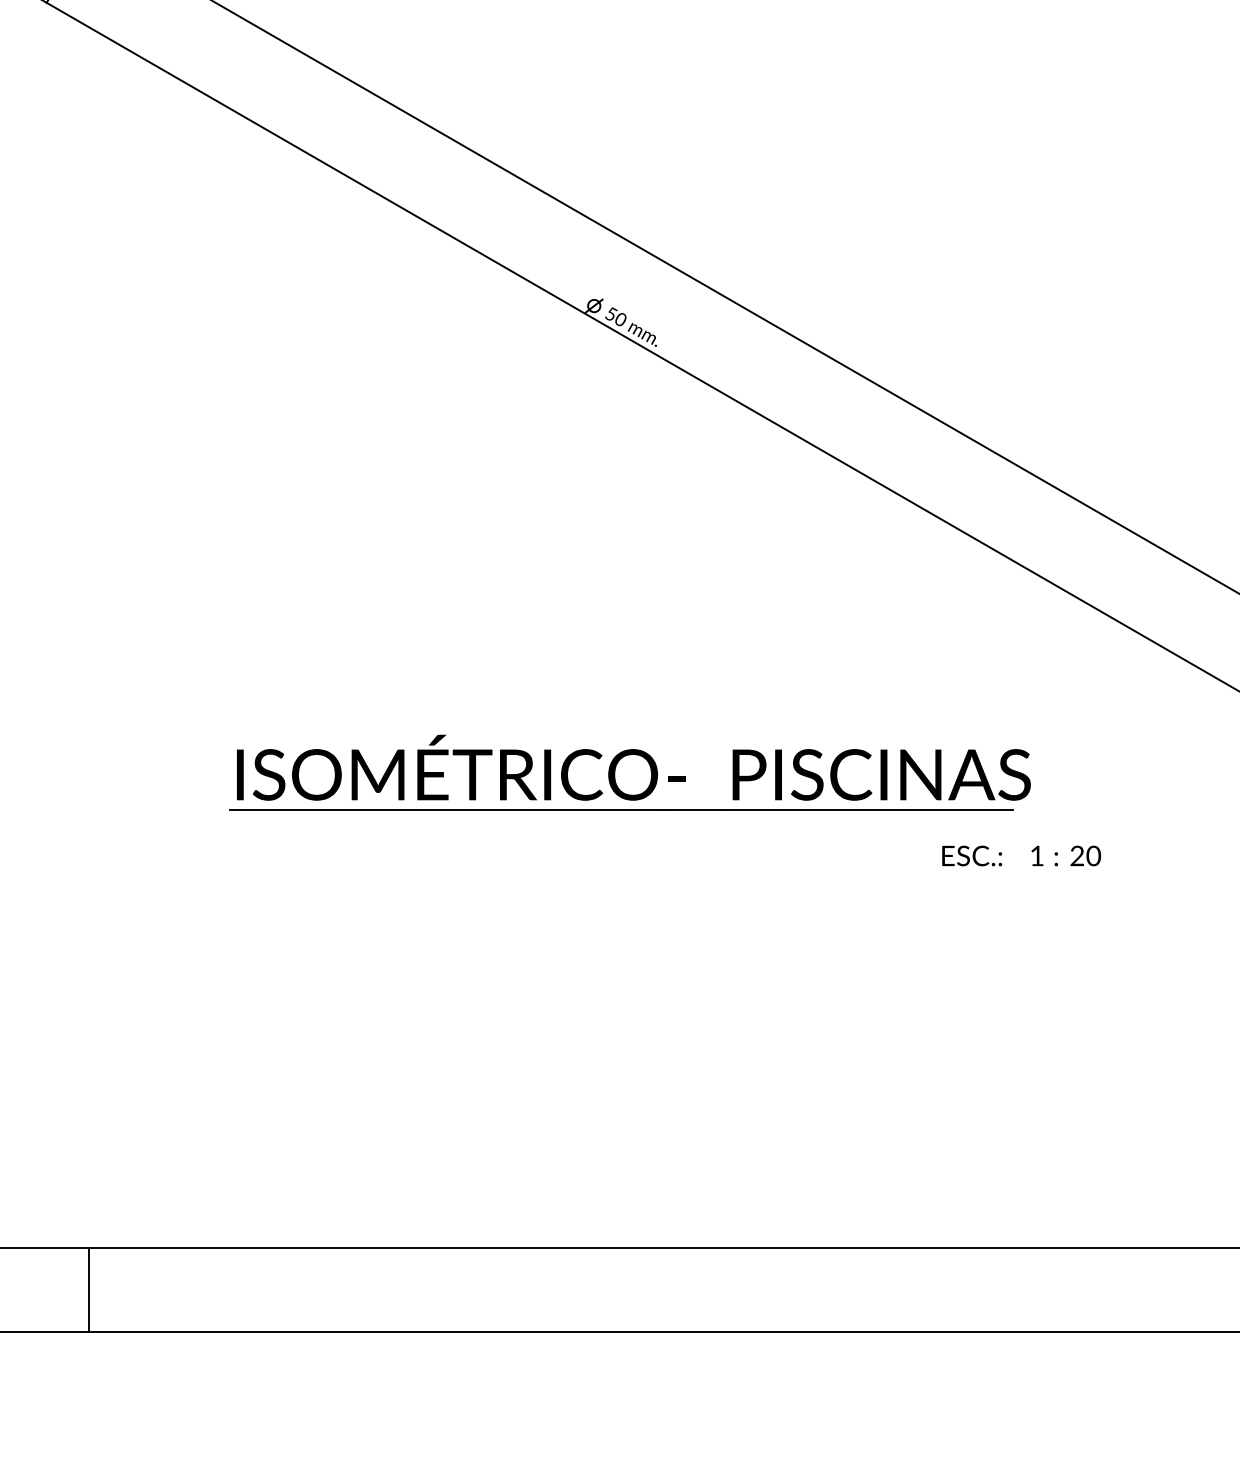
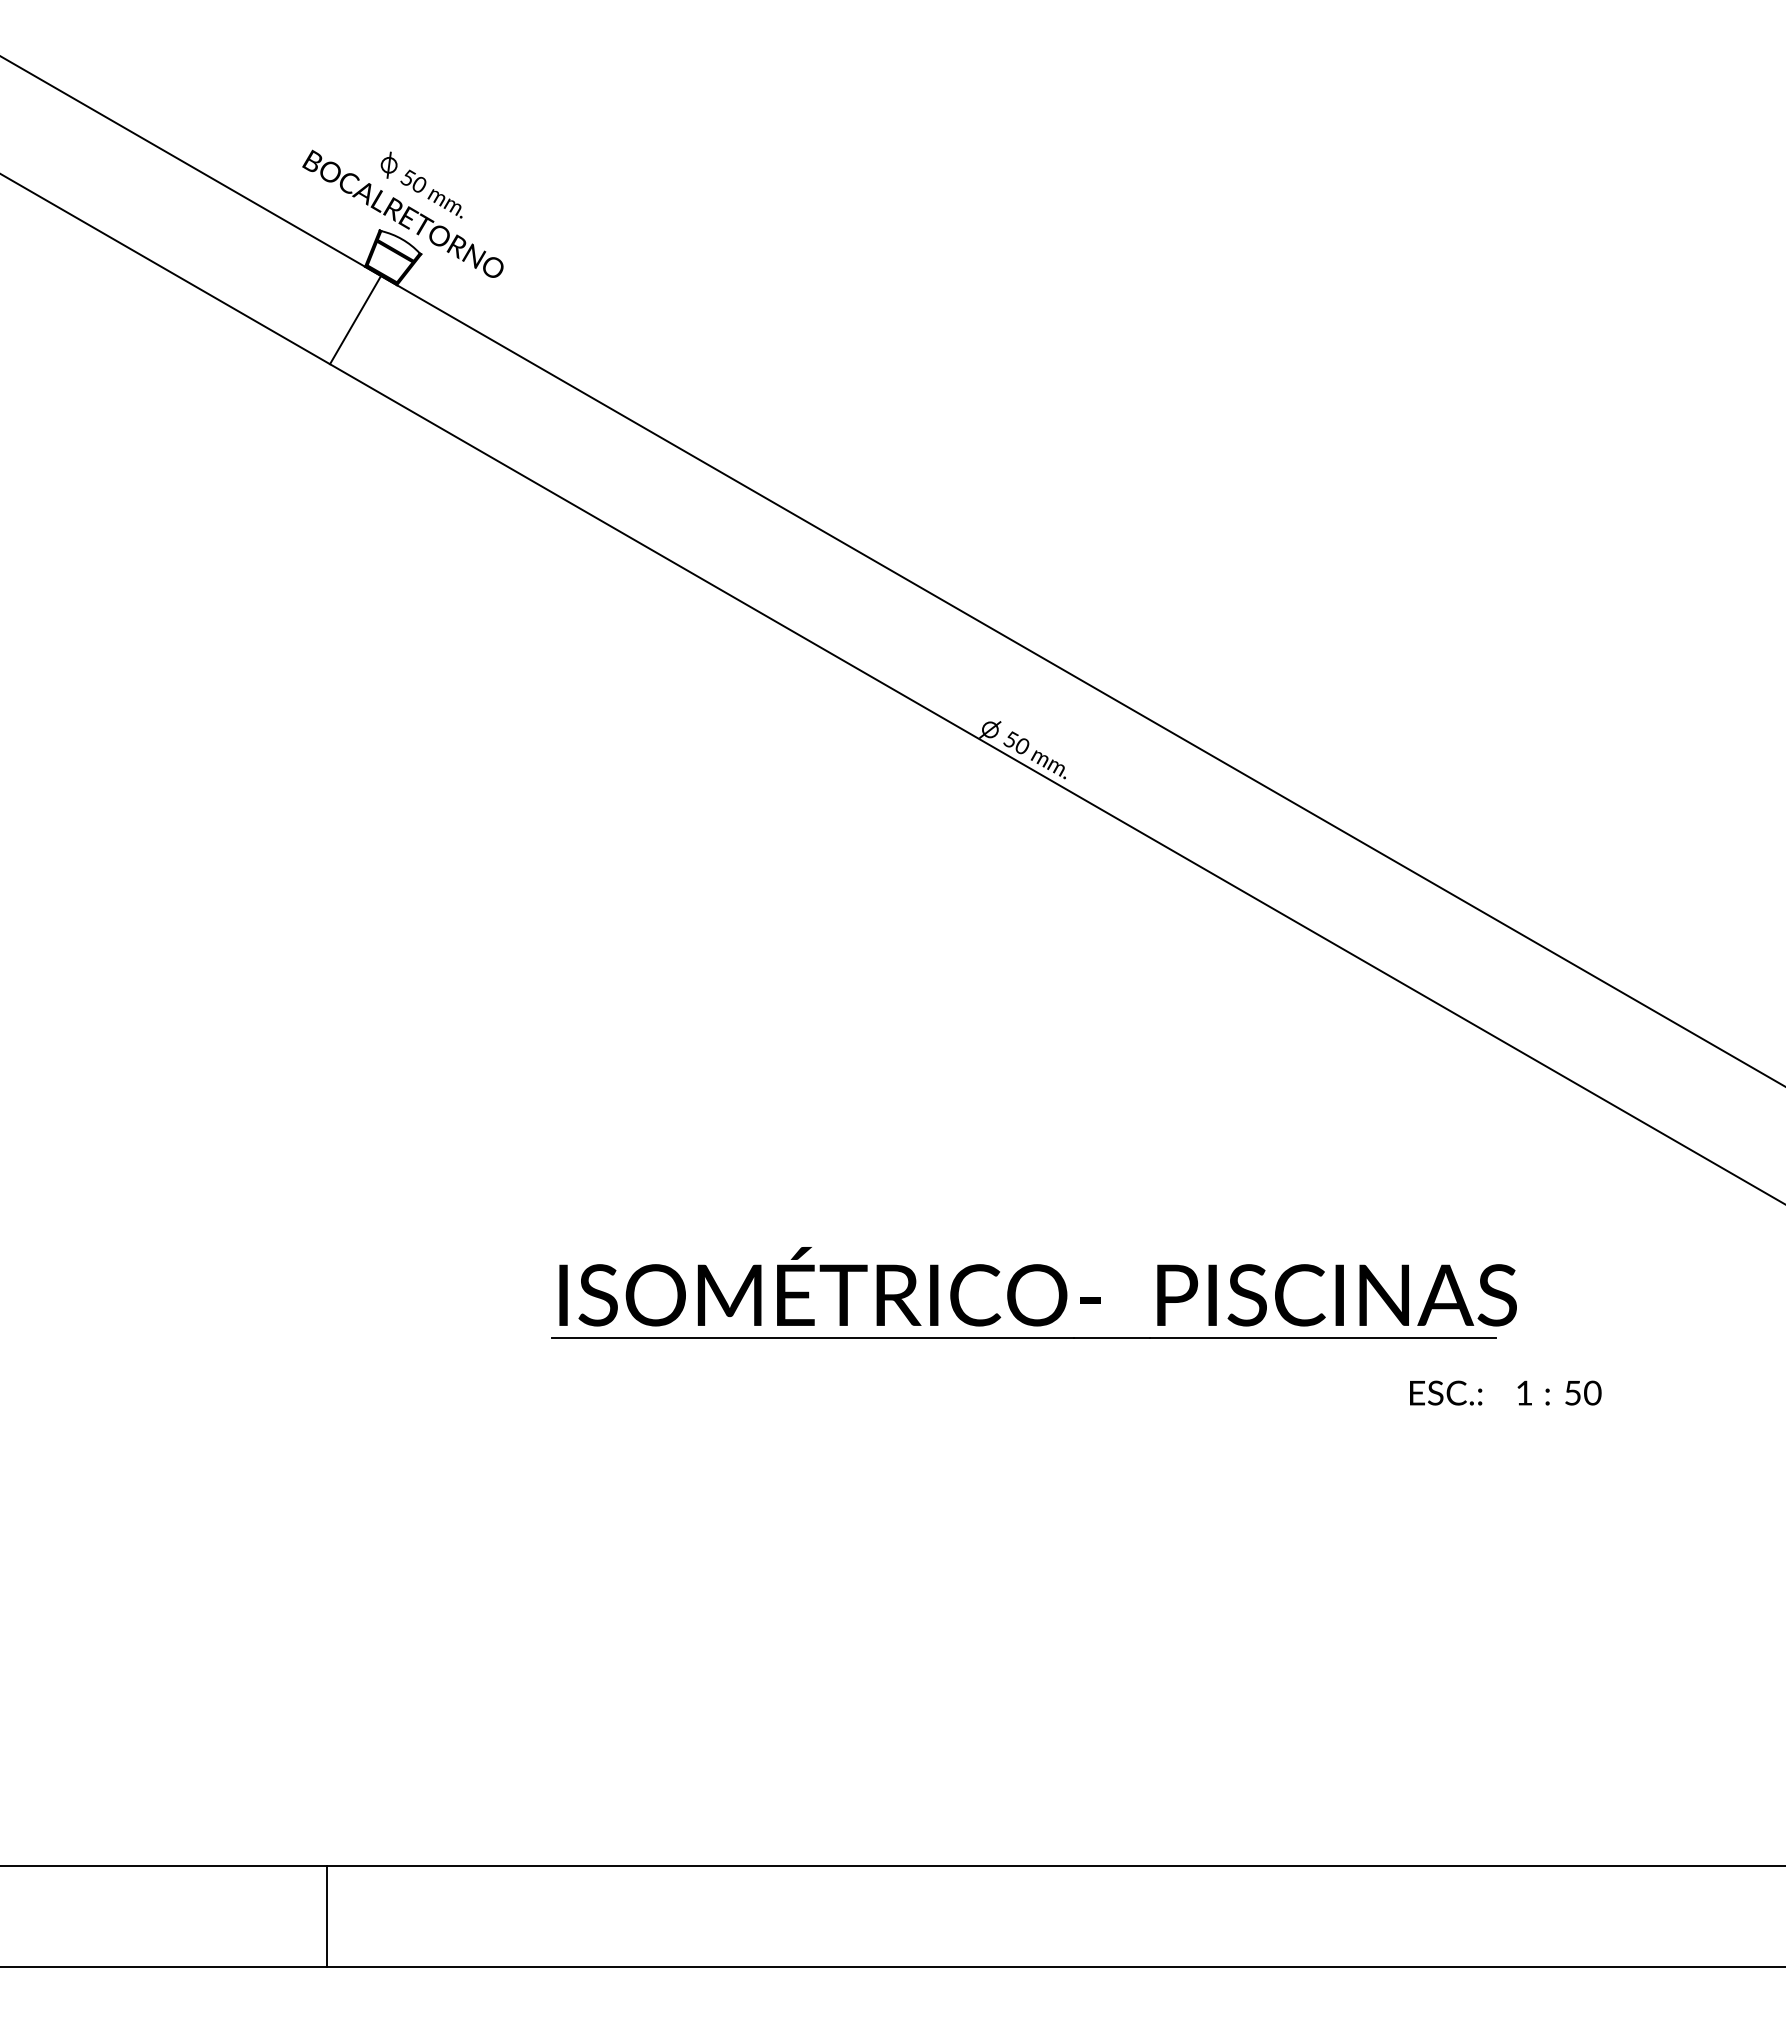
text: (1076, 855) -> (1572, 1392), 20 -> 50
line: (89, 1289) -> (326, 1916), moved

